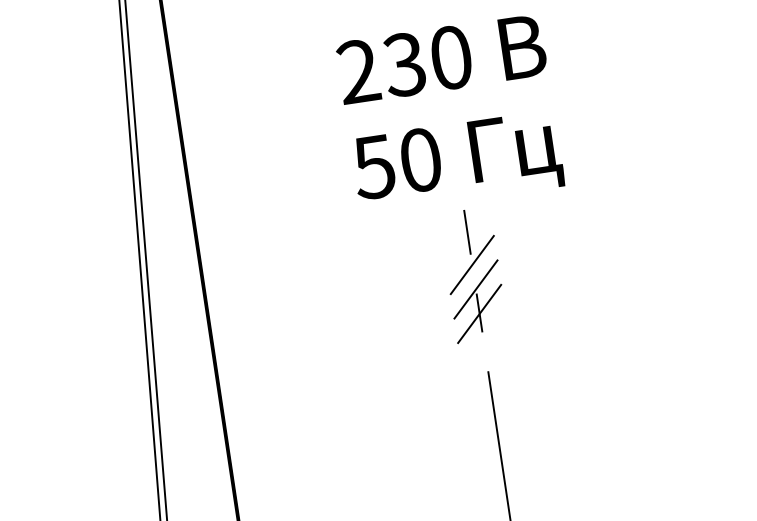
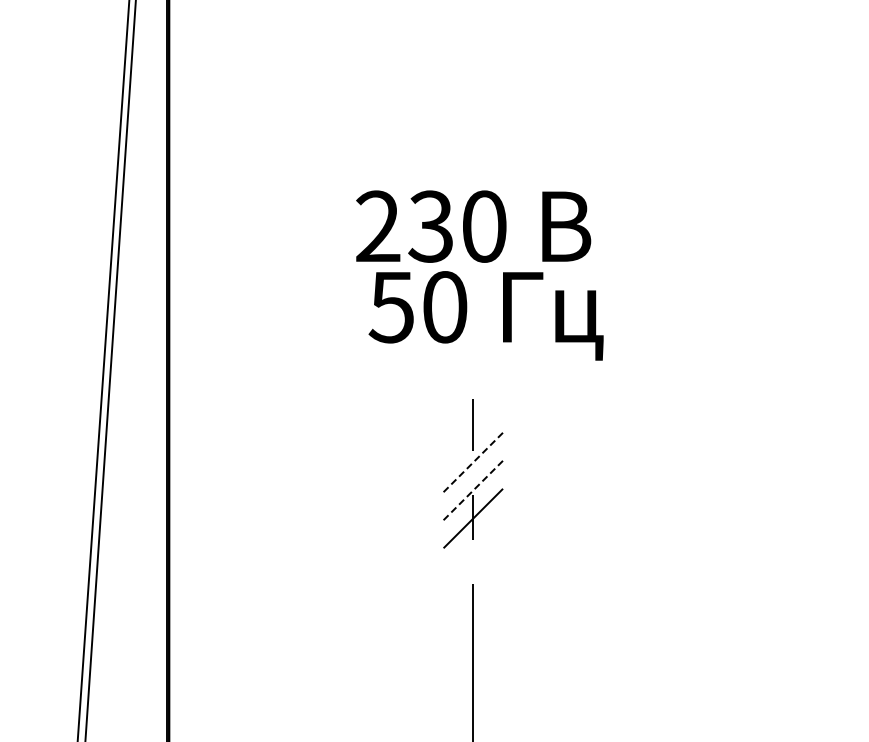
text: (457, 162) -> (485, 315), moved
line: (472, 265) -> (473, 462), solid -> dashed
line: (476, 289) -> (473, 490), solid -> dashed

